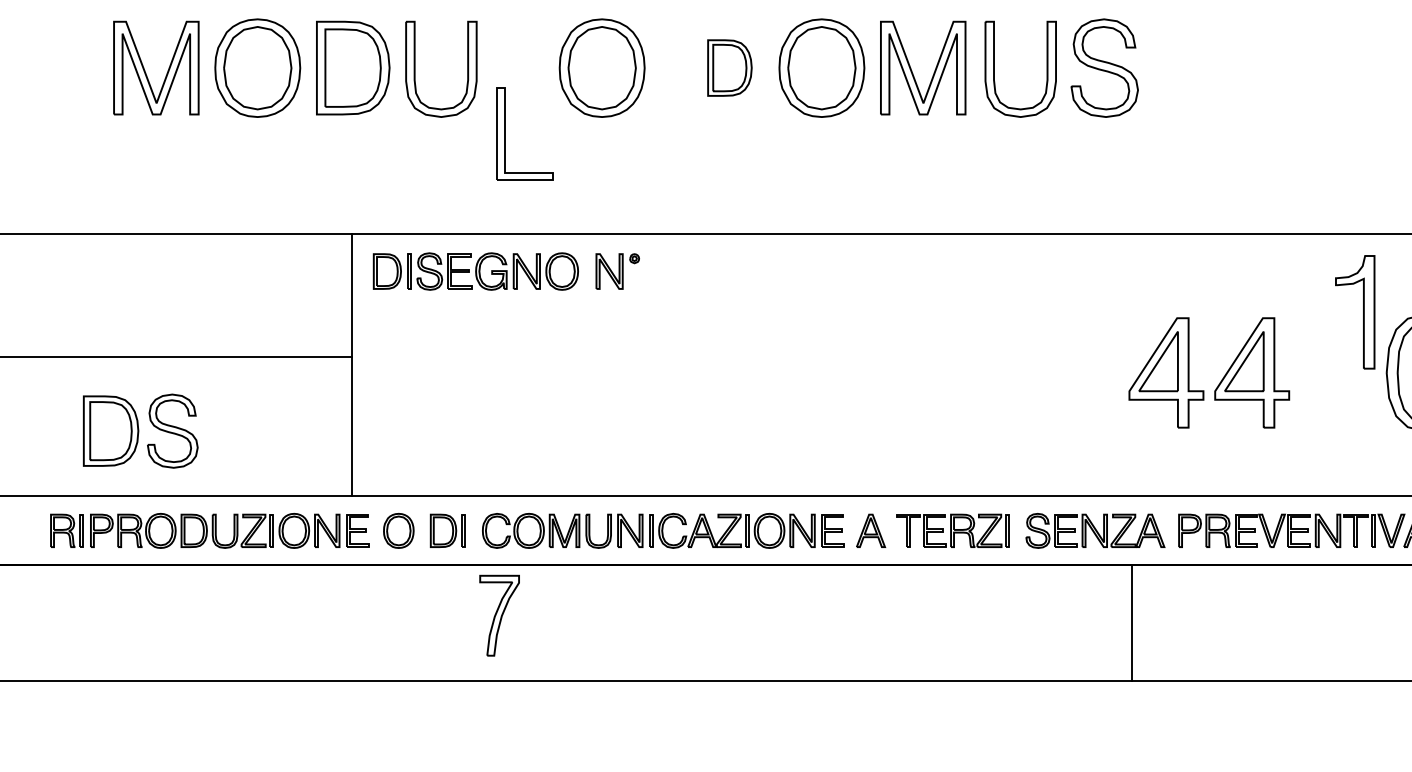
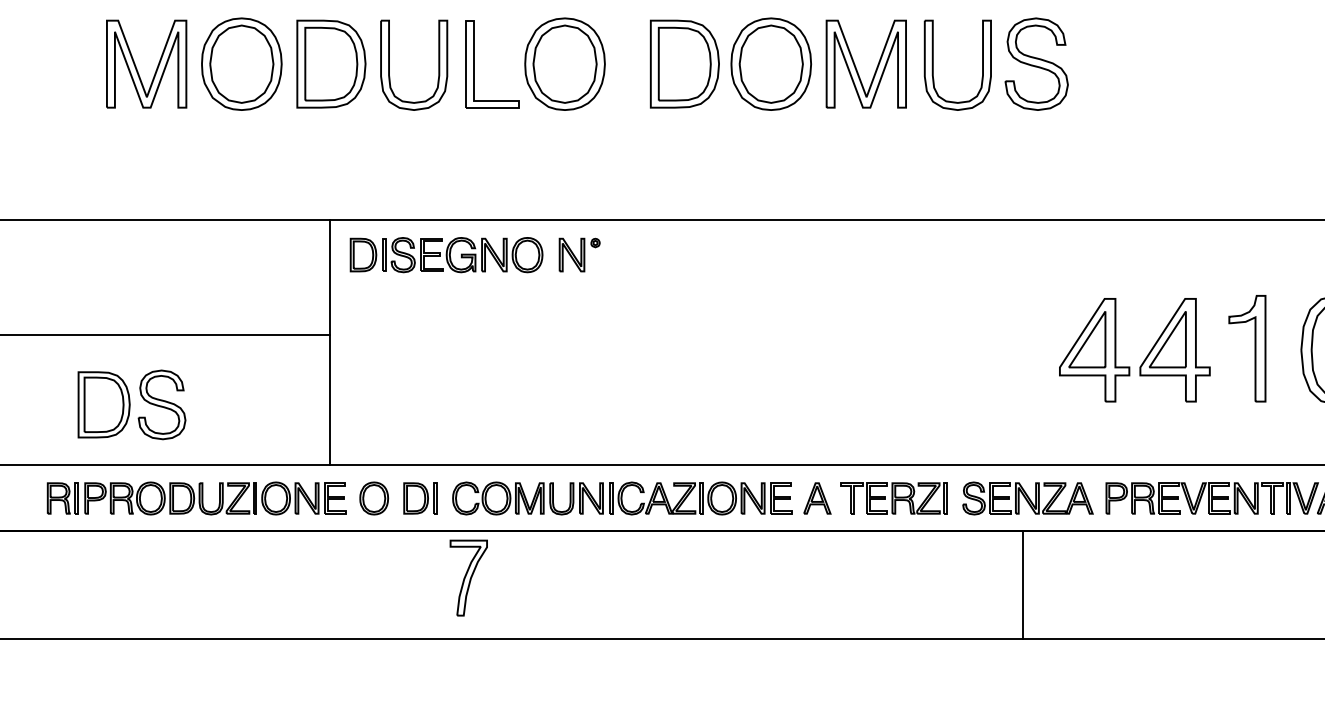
part: (729, 67) -> (684, 63), size x1.67
part: (505, 133) -> (474, 63), moved
part: (1363, 312) -> (1255, 348), moved
line: (1132, 623) -> (1023, 585), moved

